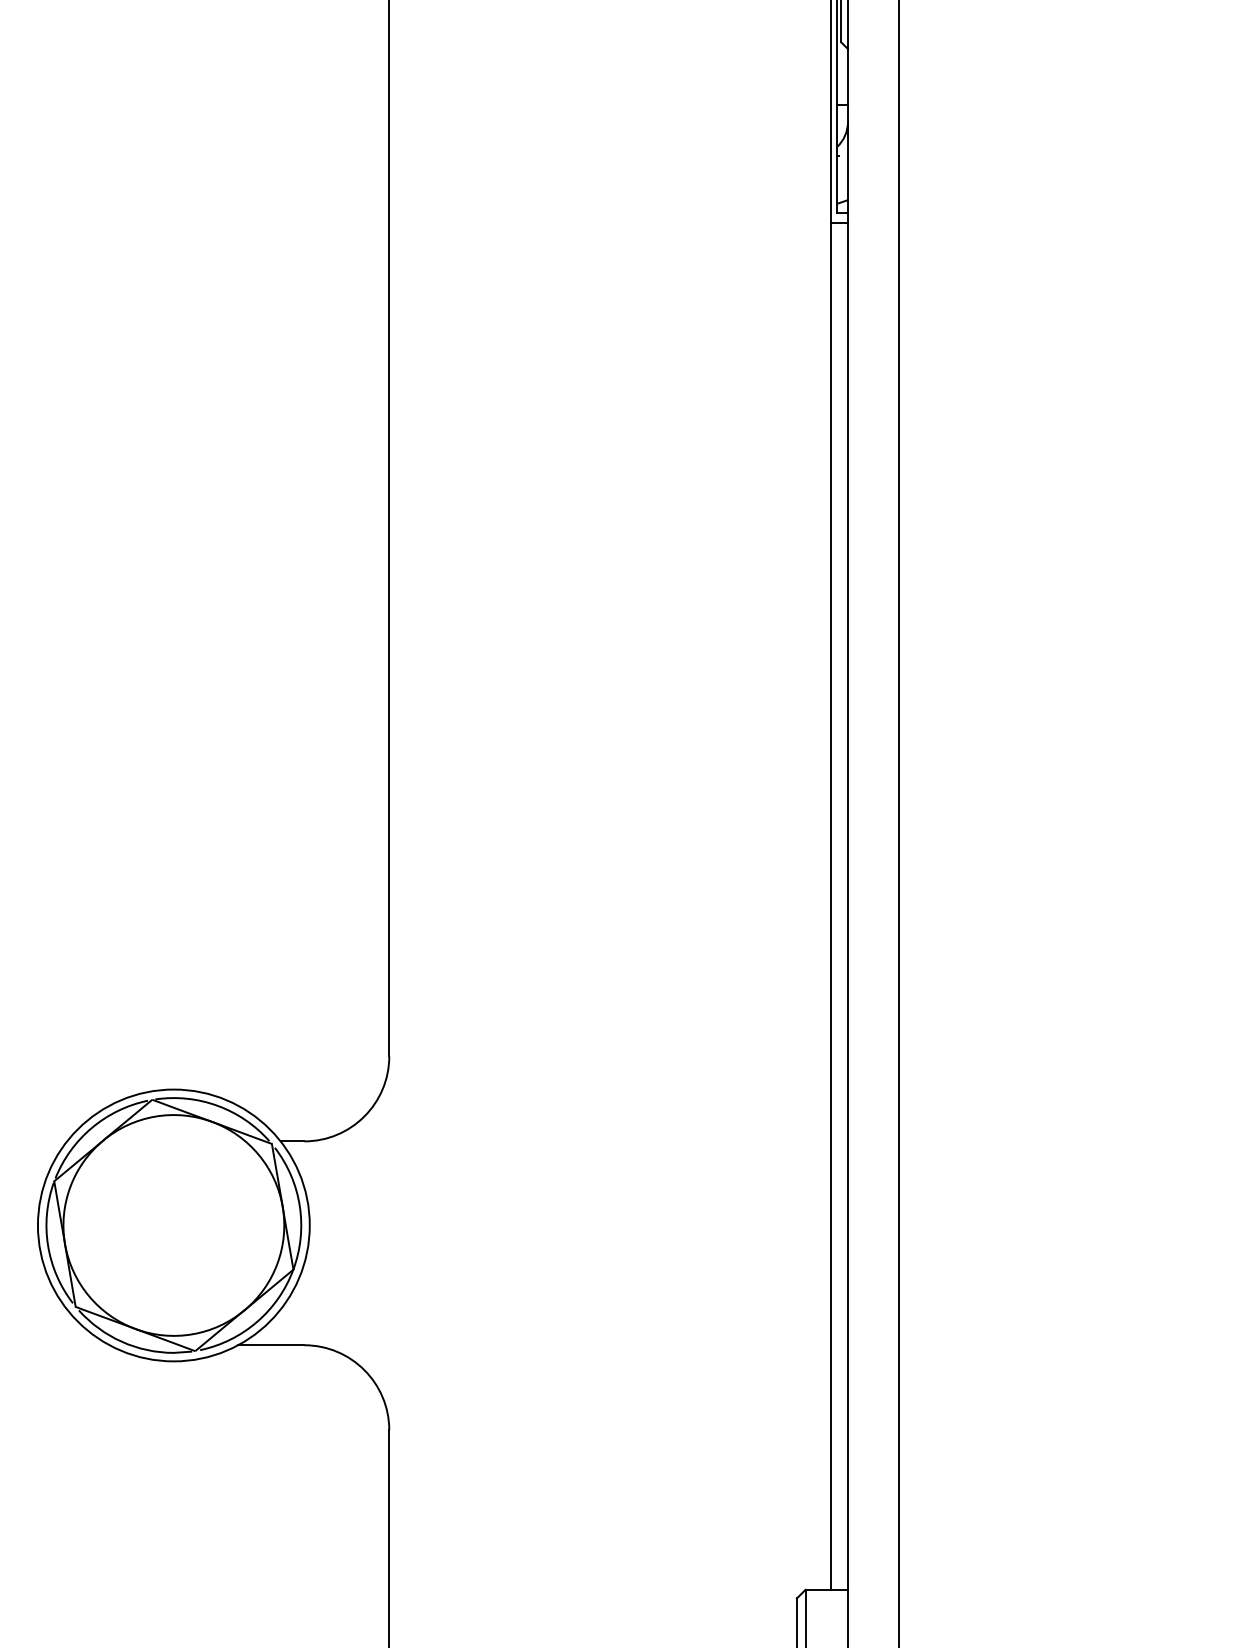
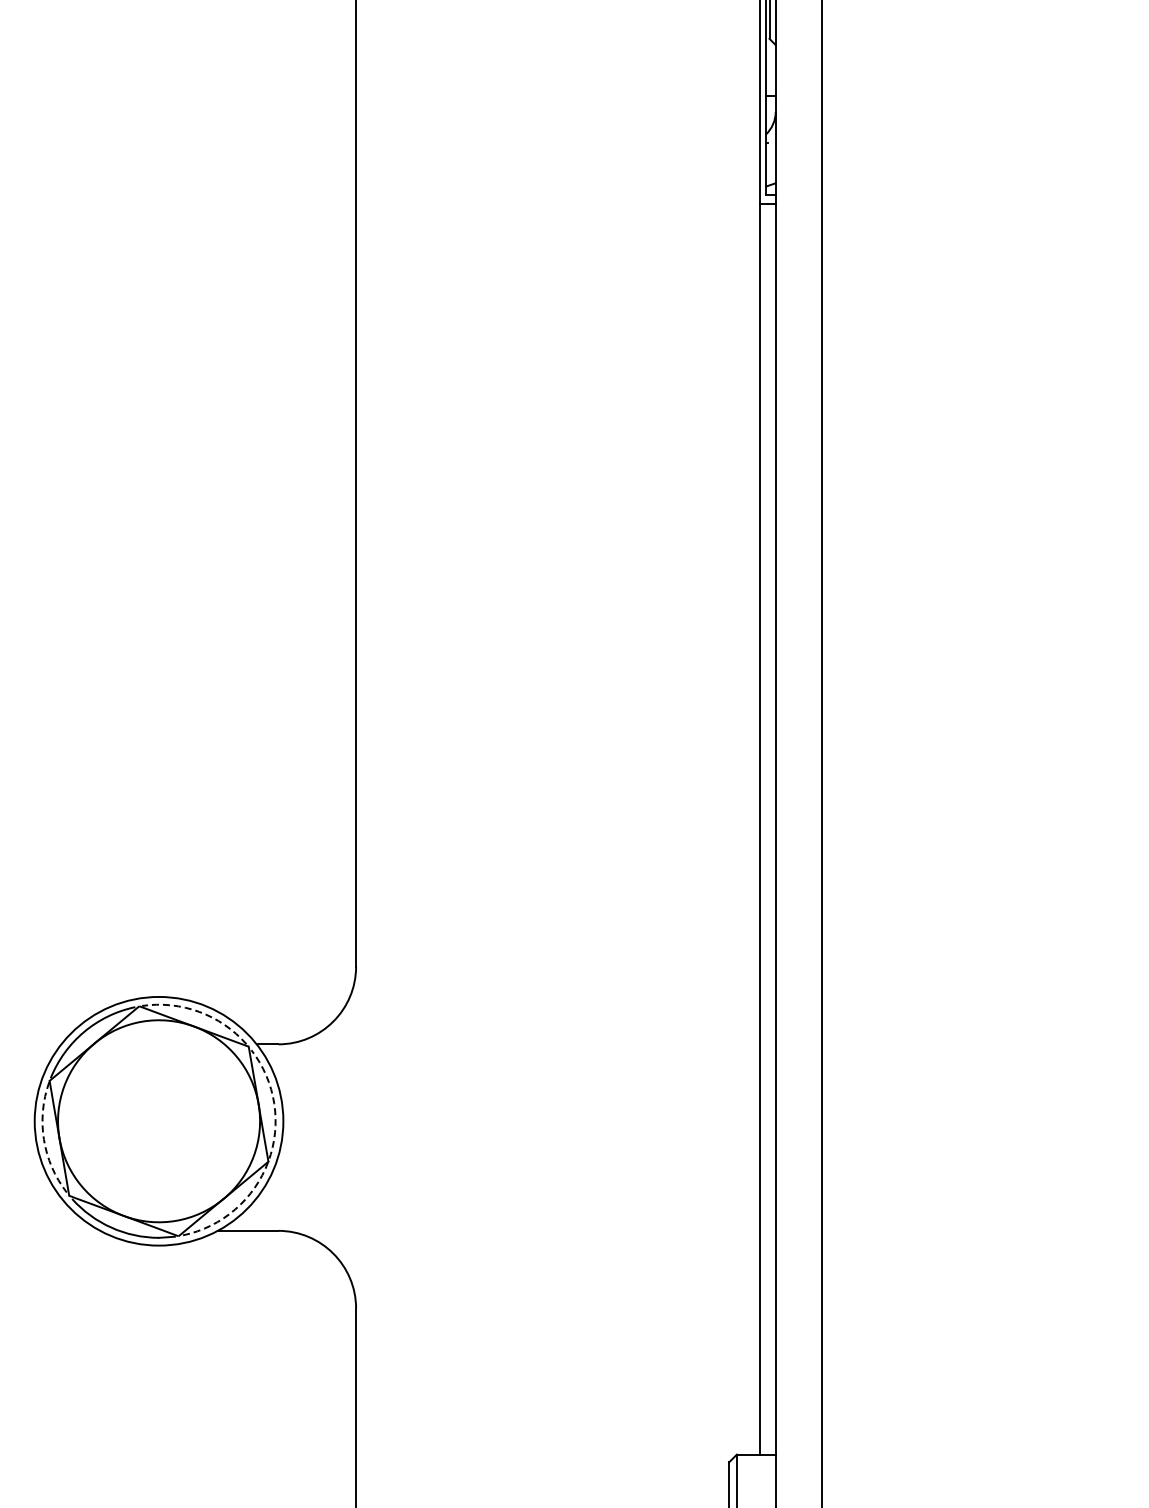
arc: (218, 1105) -> (199, 1011), solid -> dashed
arc: (47, 1245) -> (43, 1139), solid -> dashed
arc: (293, 1269) -> (268, 1161), solid -> dashed

